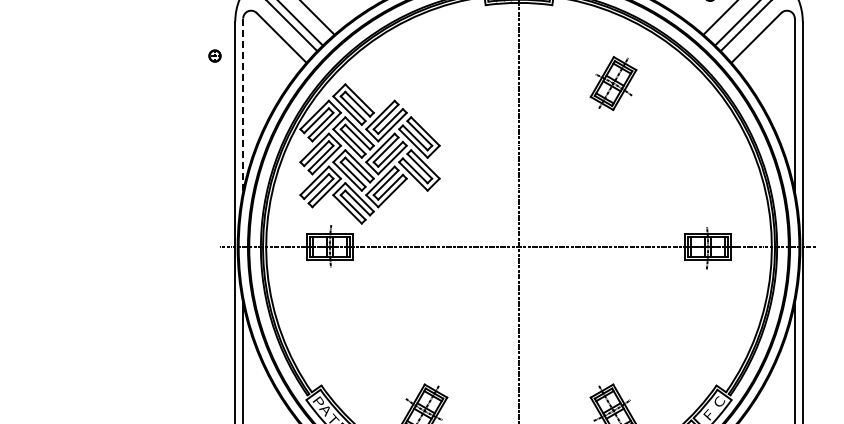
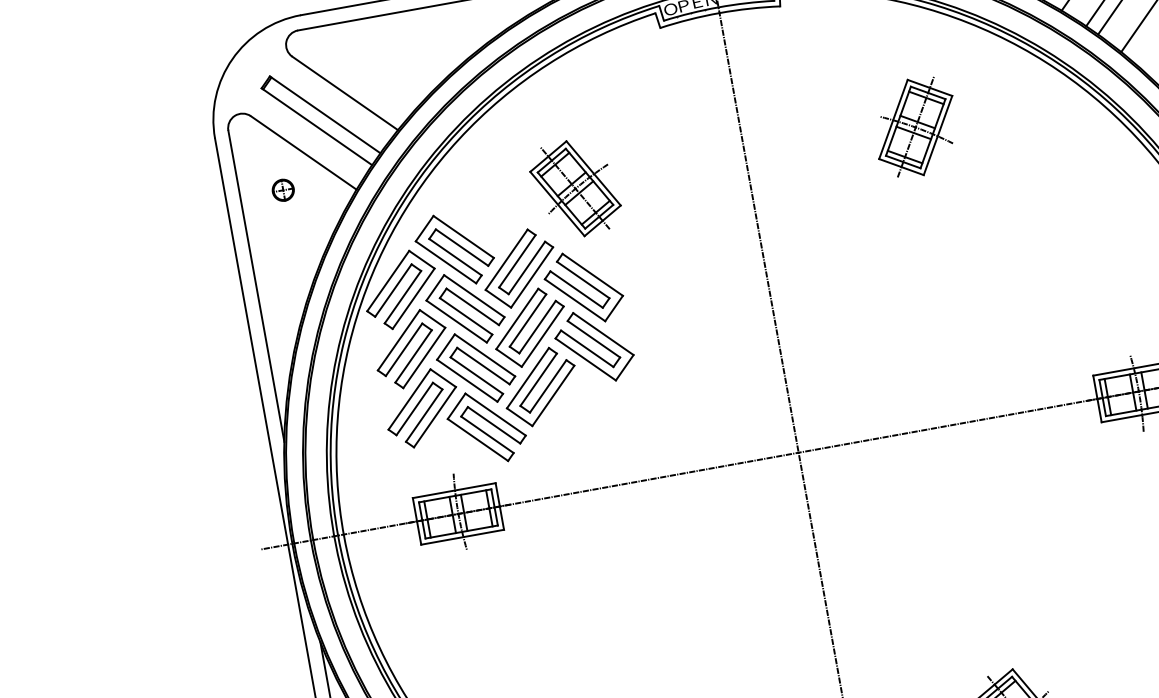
part: (214, 55) -> (282, 189), moved
part: (424, 83) -> (575, 188), added
line: (243, 105) -> (257, 286), dashed -> solid

